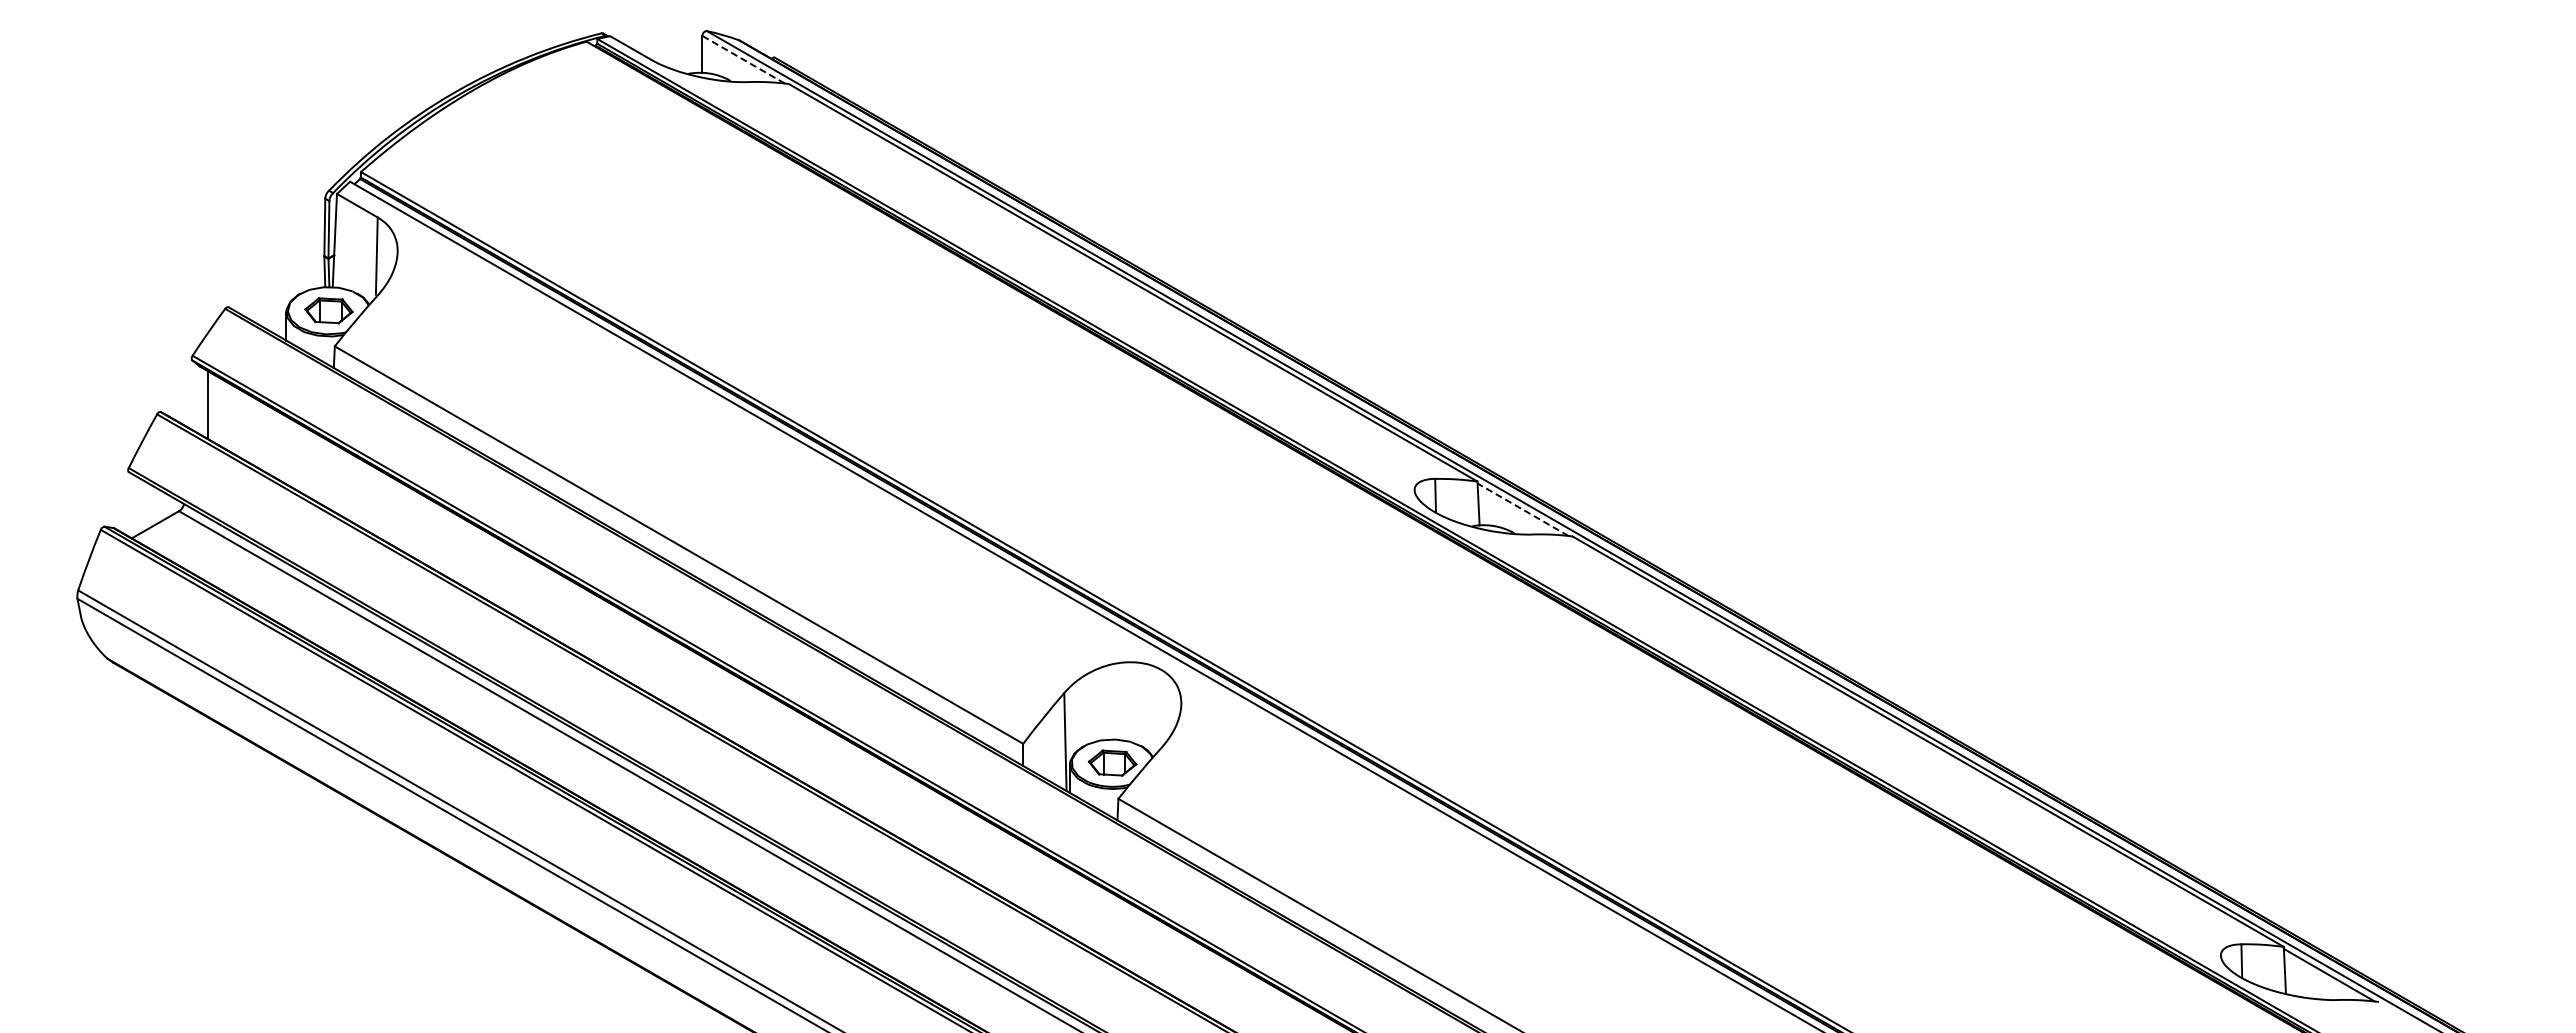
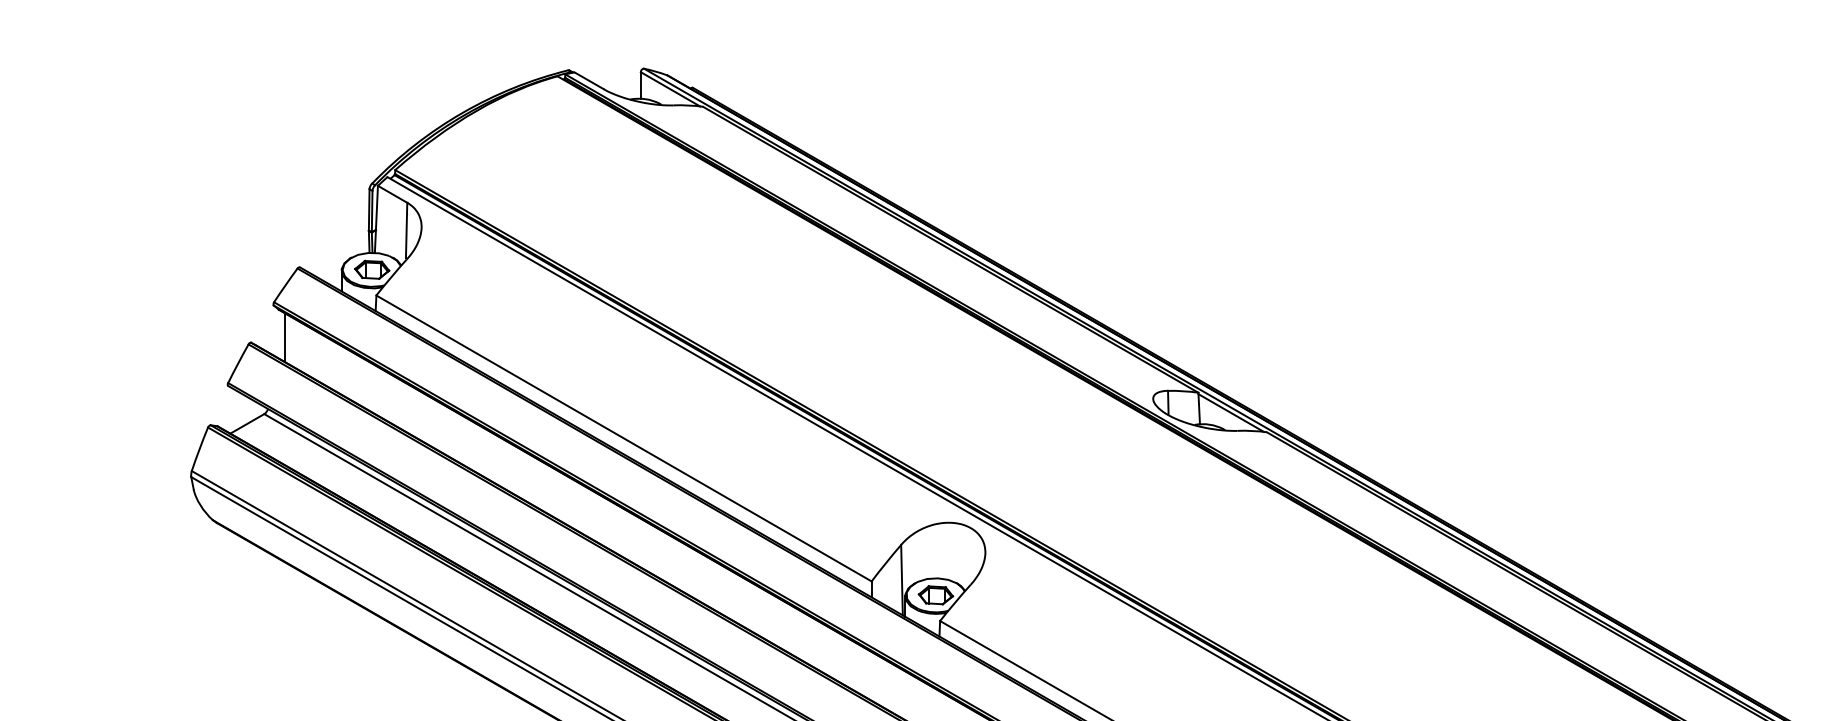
line: (743, 59) -> (670, 89), dashed -> solid
line: (1522, 509) -> (1230, 412), dashed -> solid

